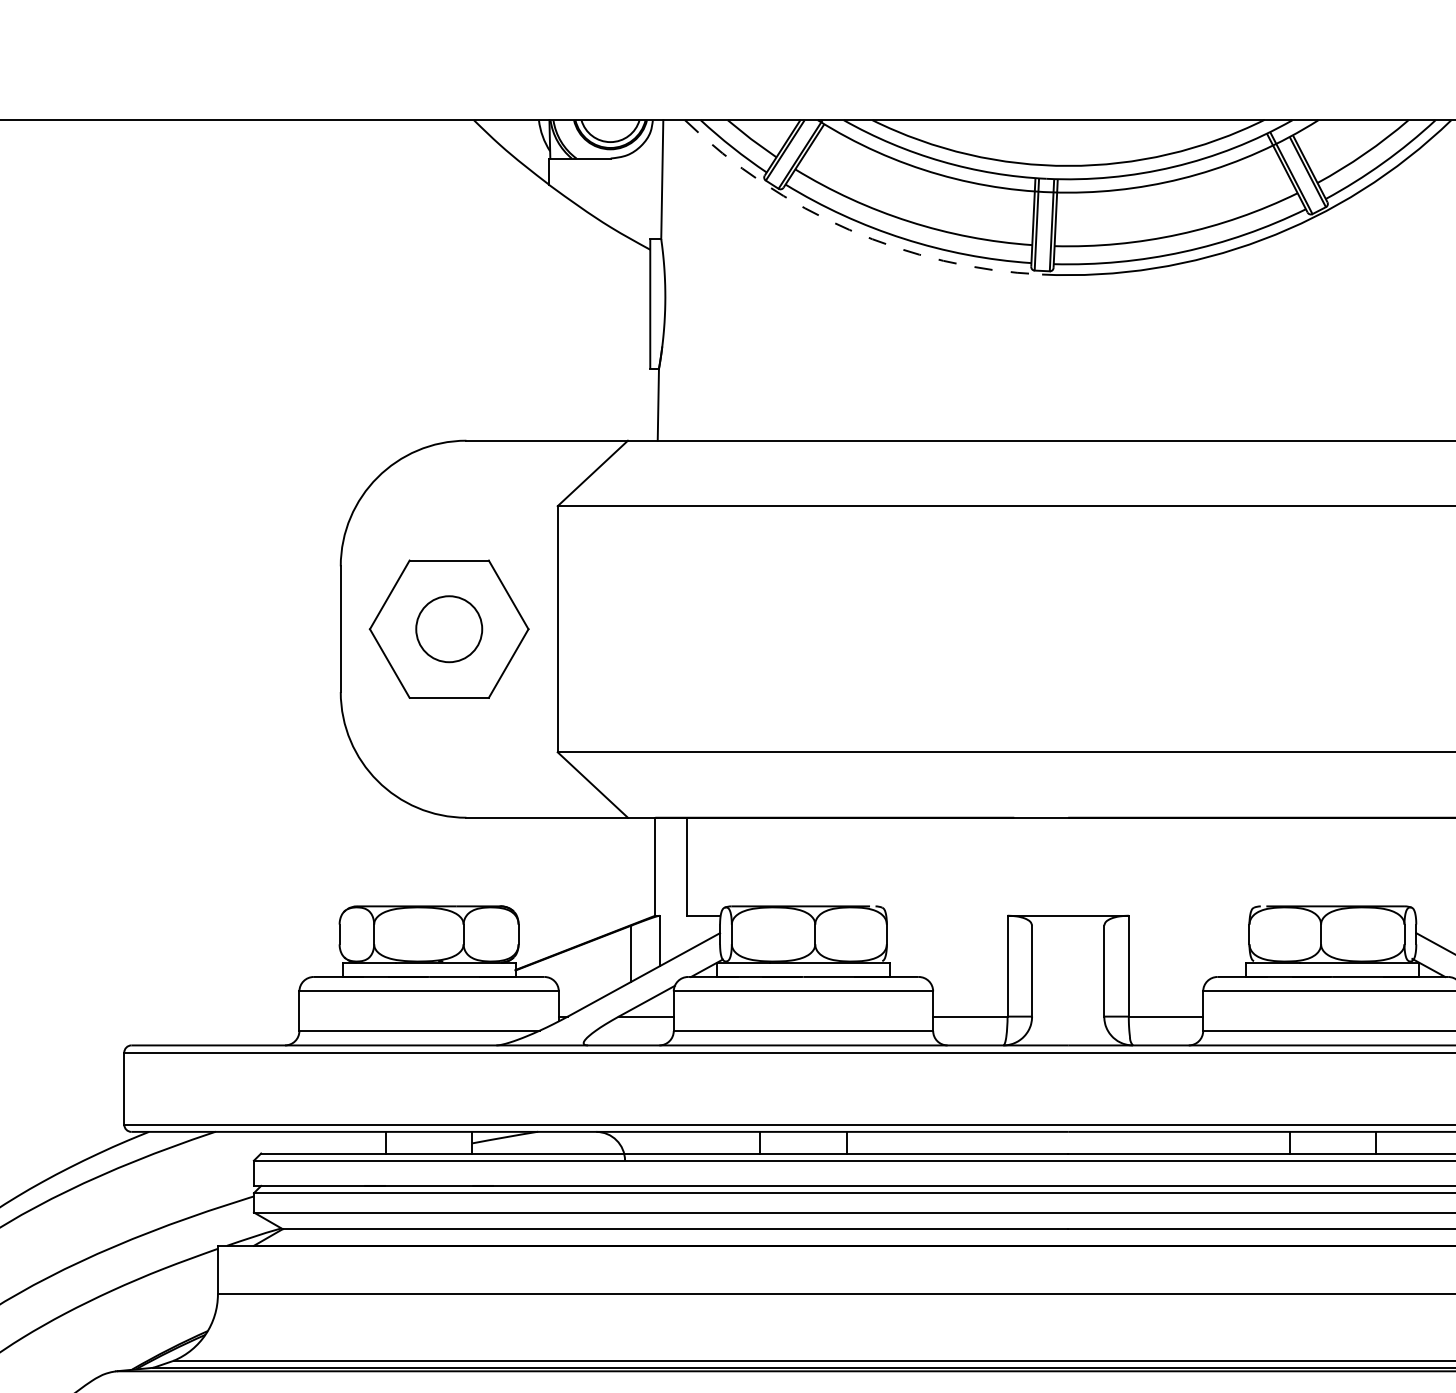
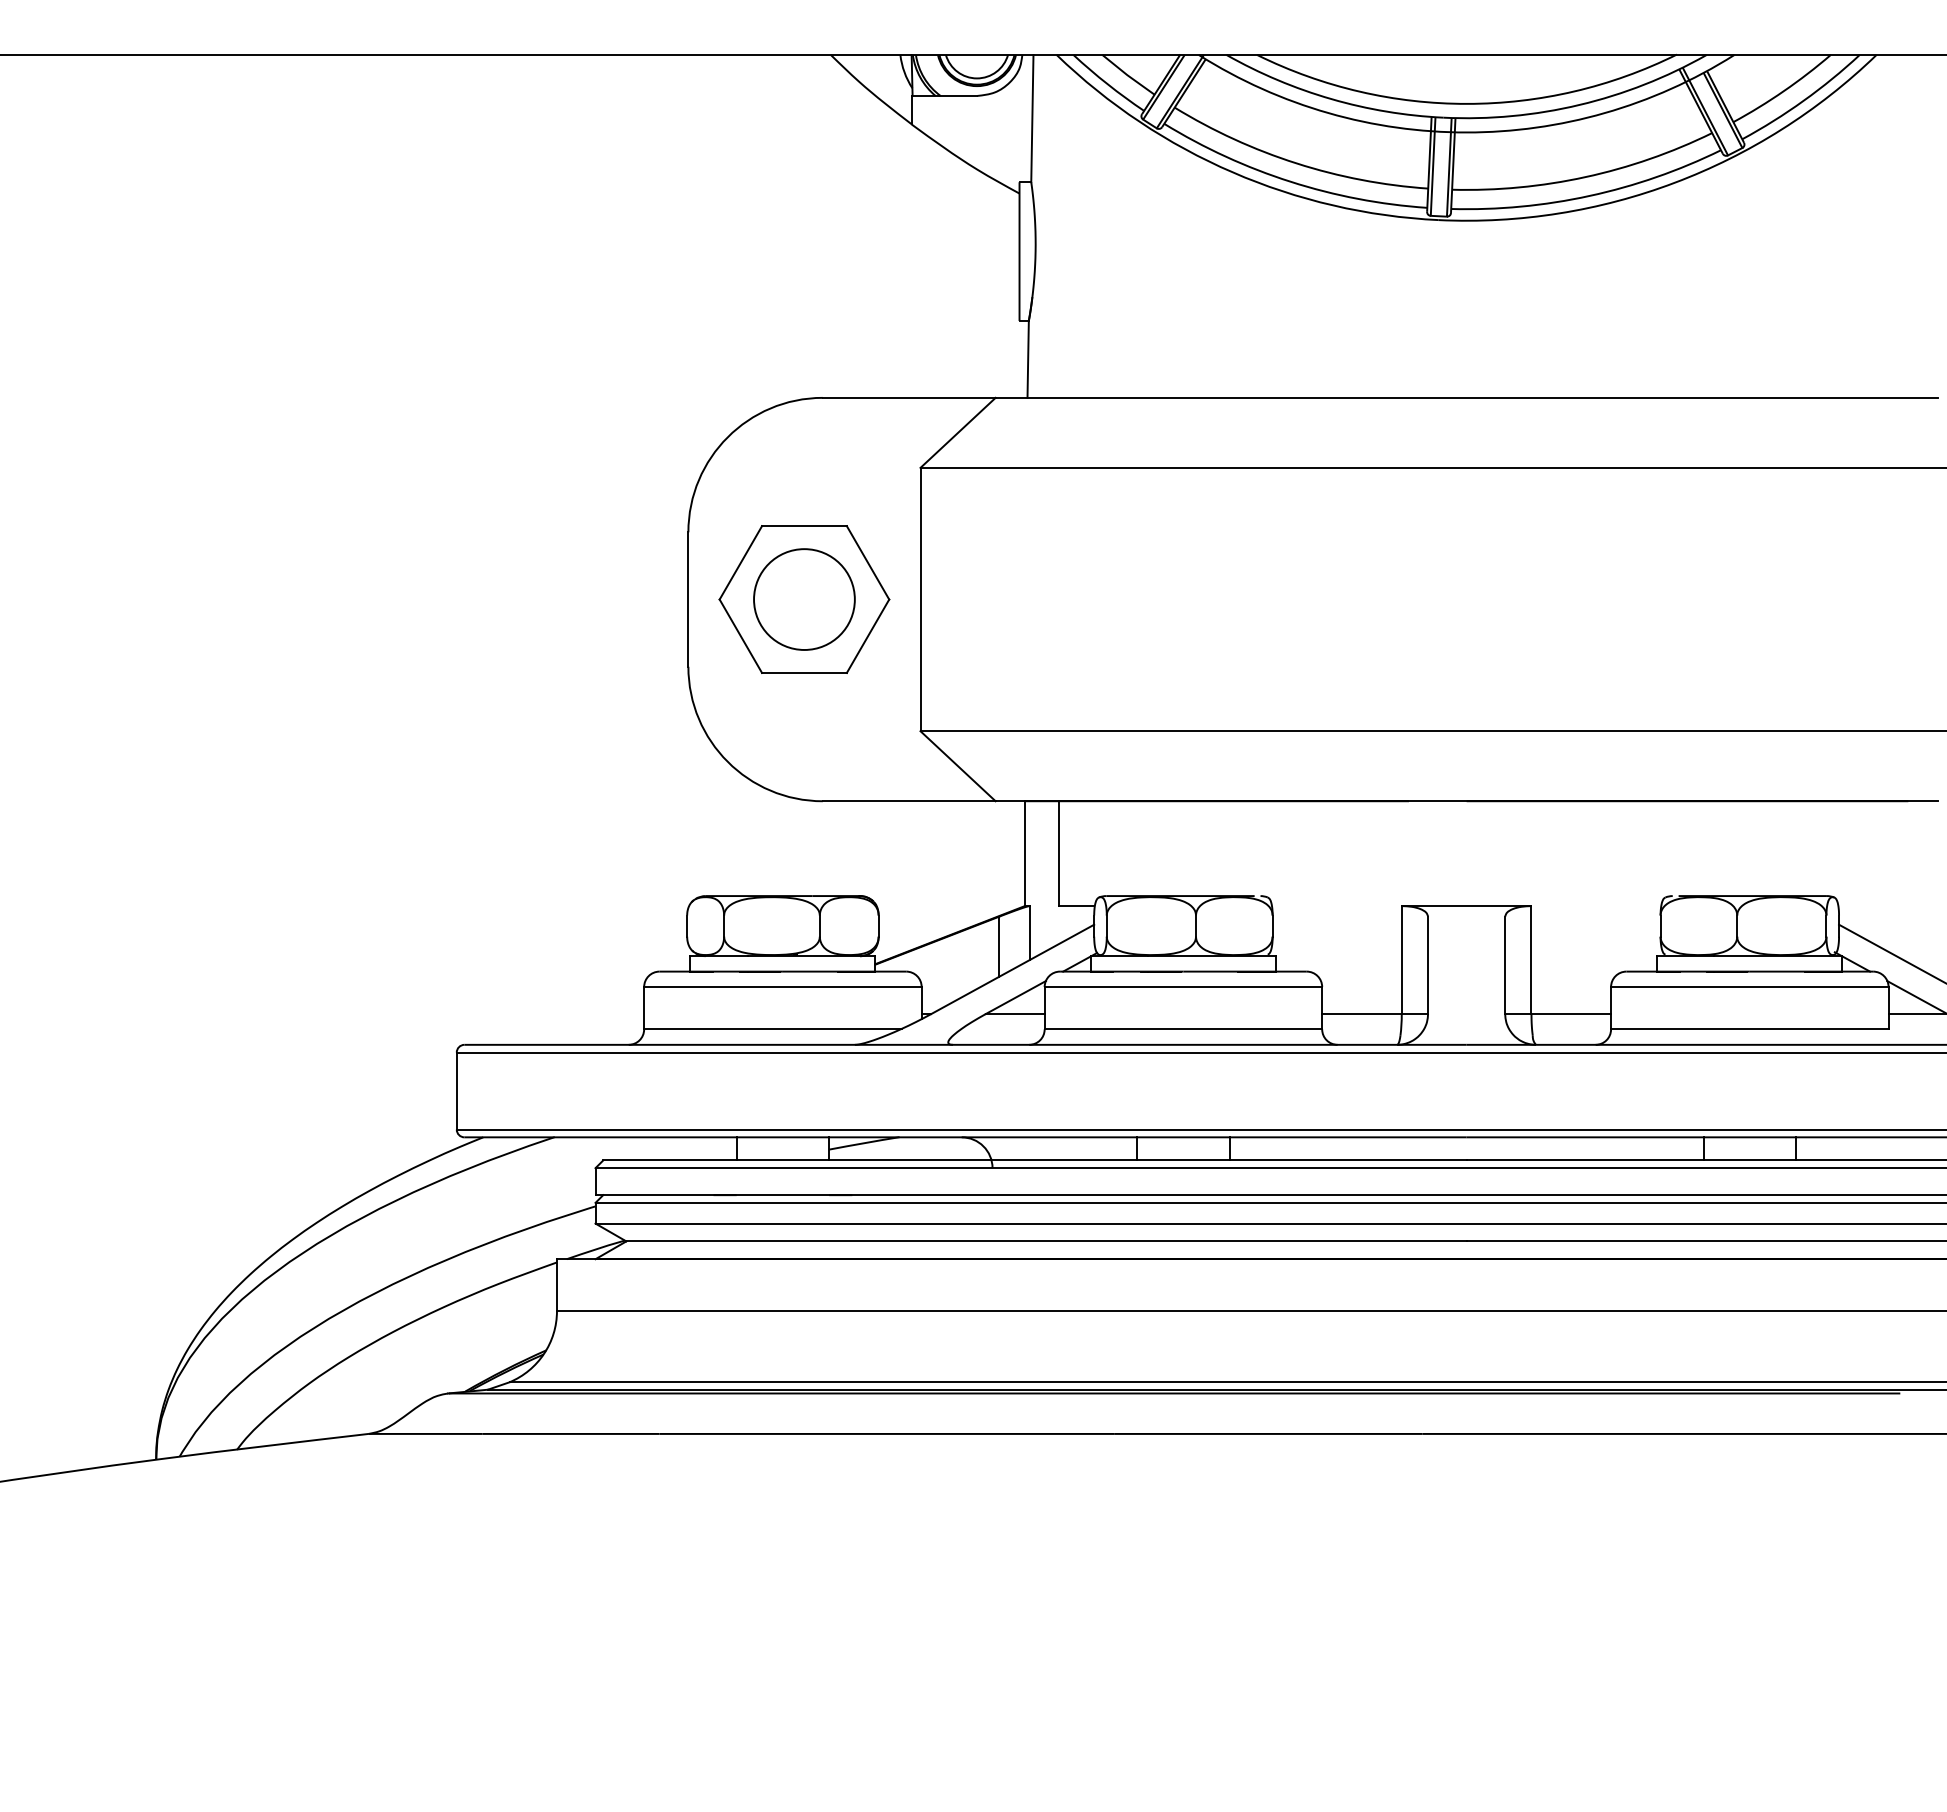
arc: (849, 230) -> (1232, 172), dashed -> solid
circle: (449, 629) -> (804, 599), size x1.43

